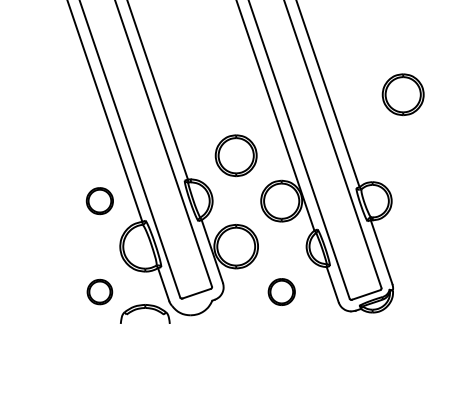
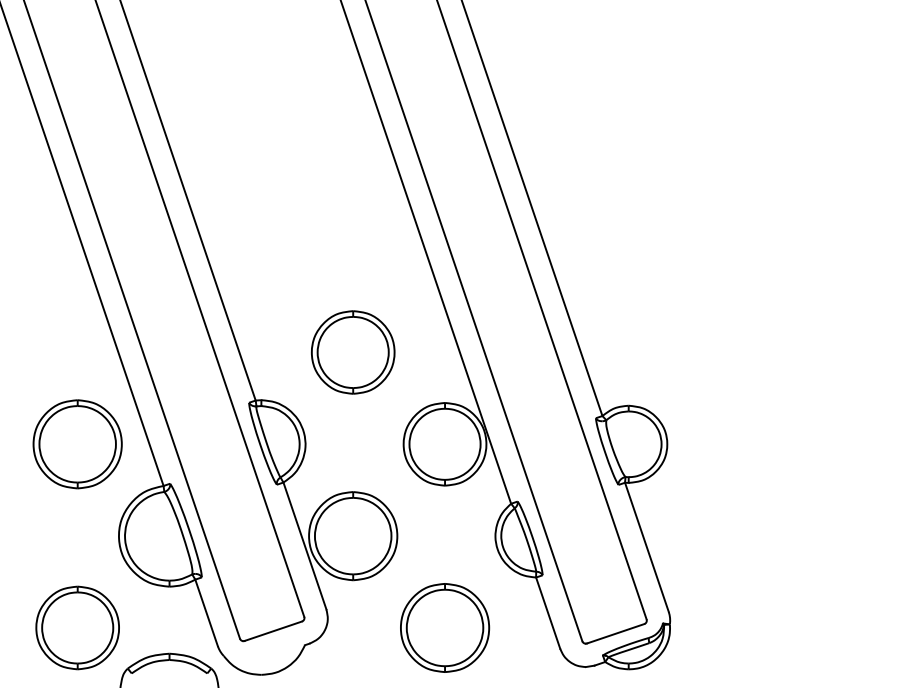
part: (402, 94) -> (689, 228), removed
part: (99, 200) -> (76, 442), size x1.67
part: (99, 291) -> (76, 626), size x1.67
part: (281, 291) -> (444, 626), size x1.67

